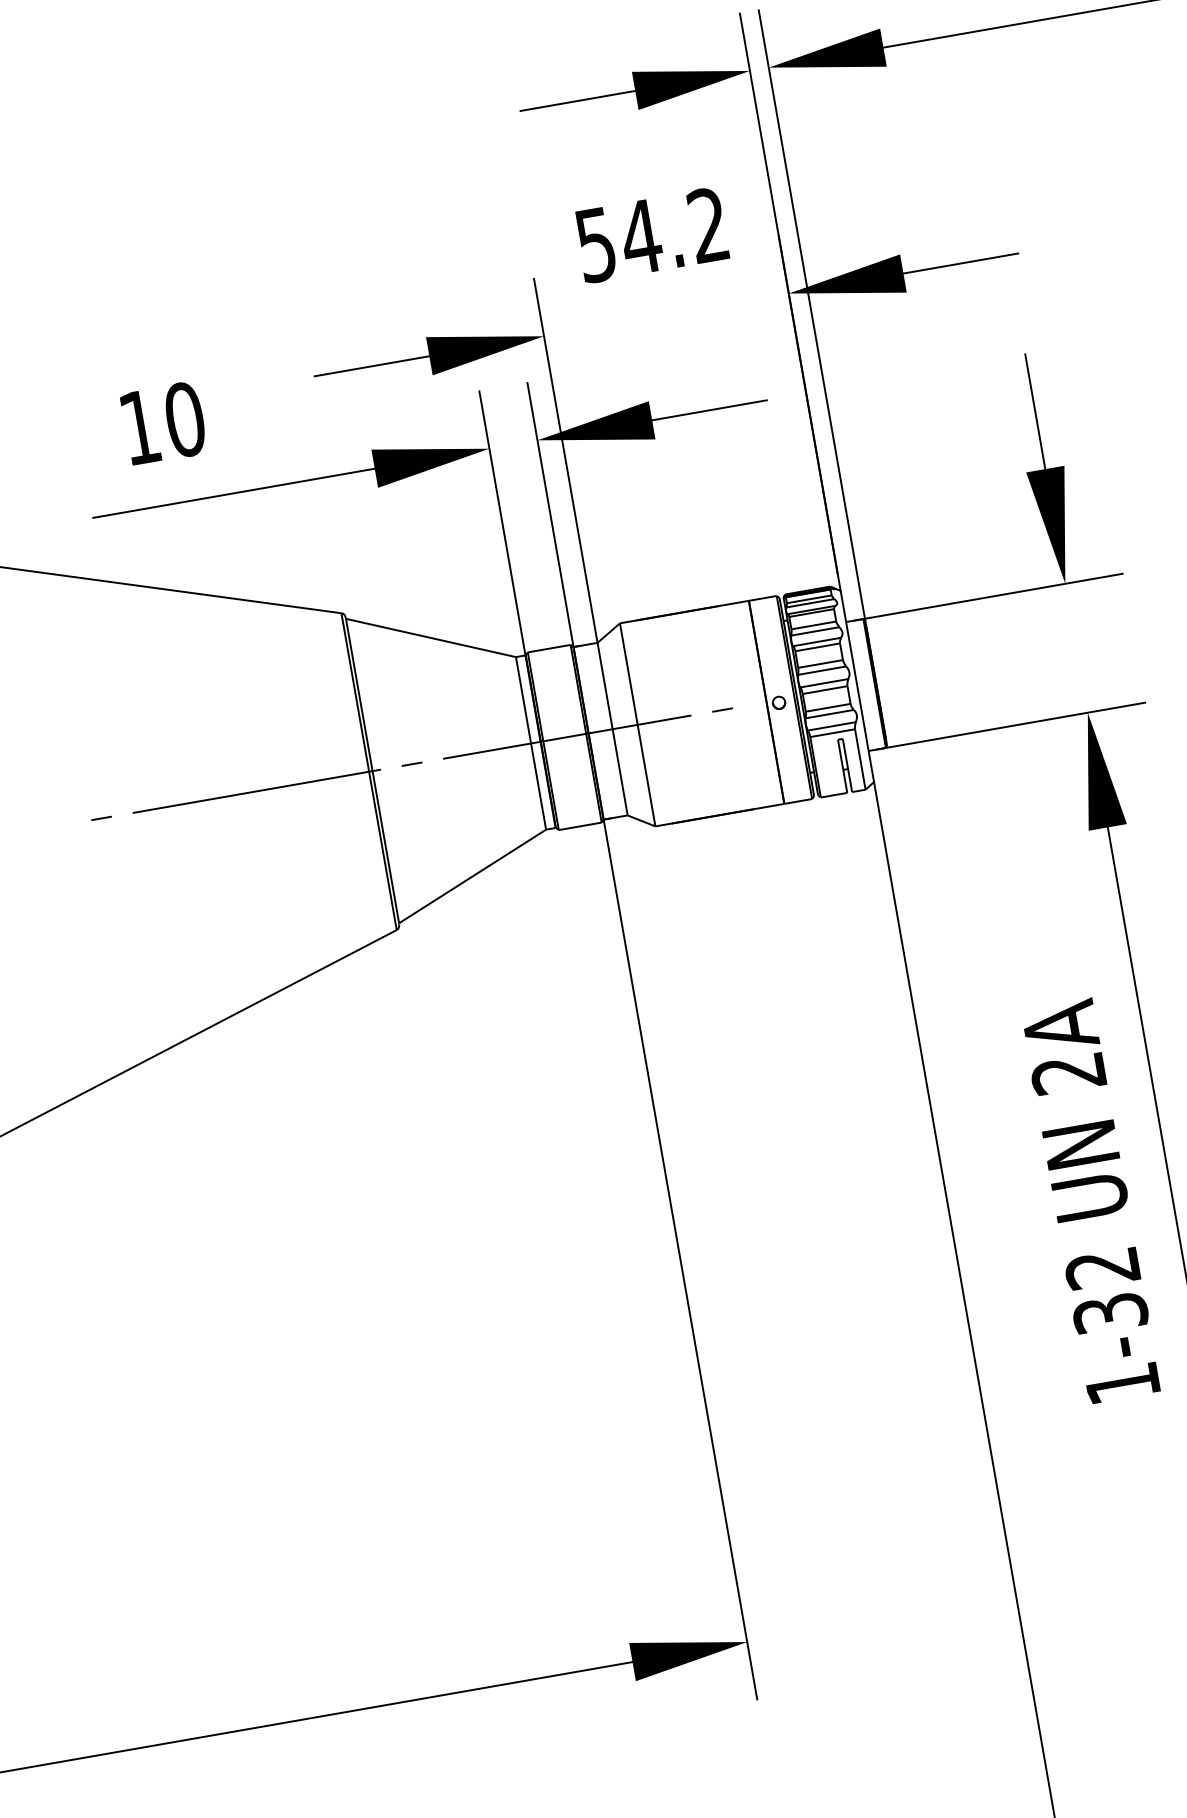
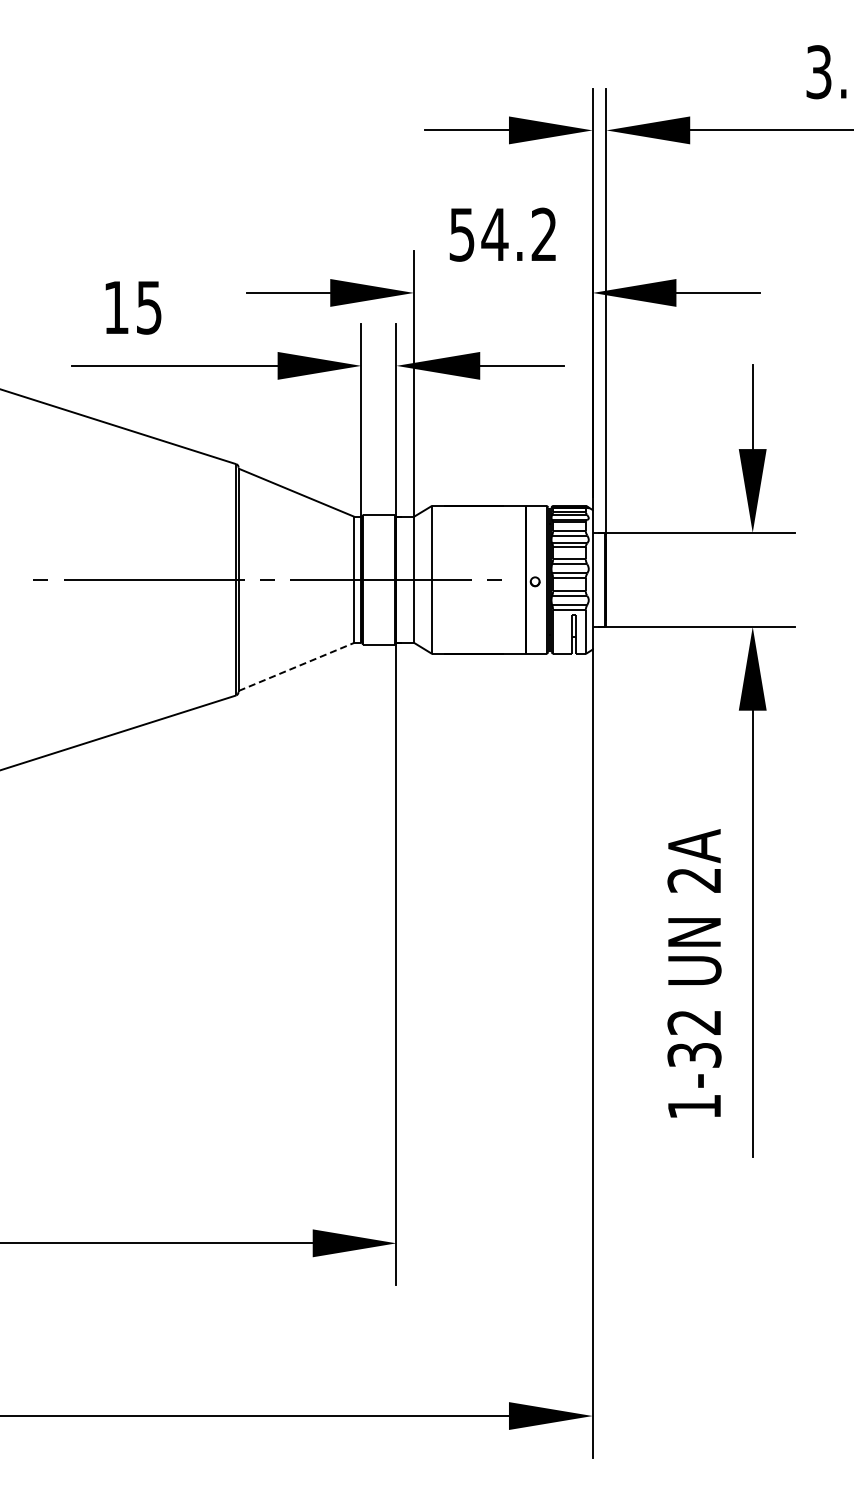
text: (185, 419) -> (149, 307), 10 -> 15
line: (472, 875) -> (296, 666), solid -> dashed

